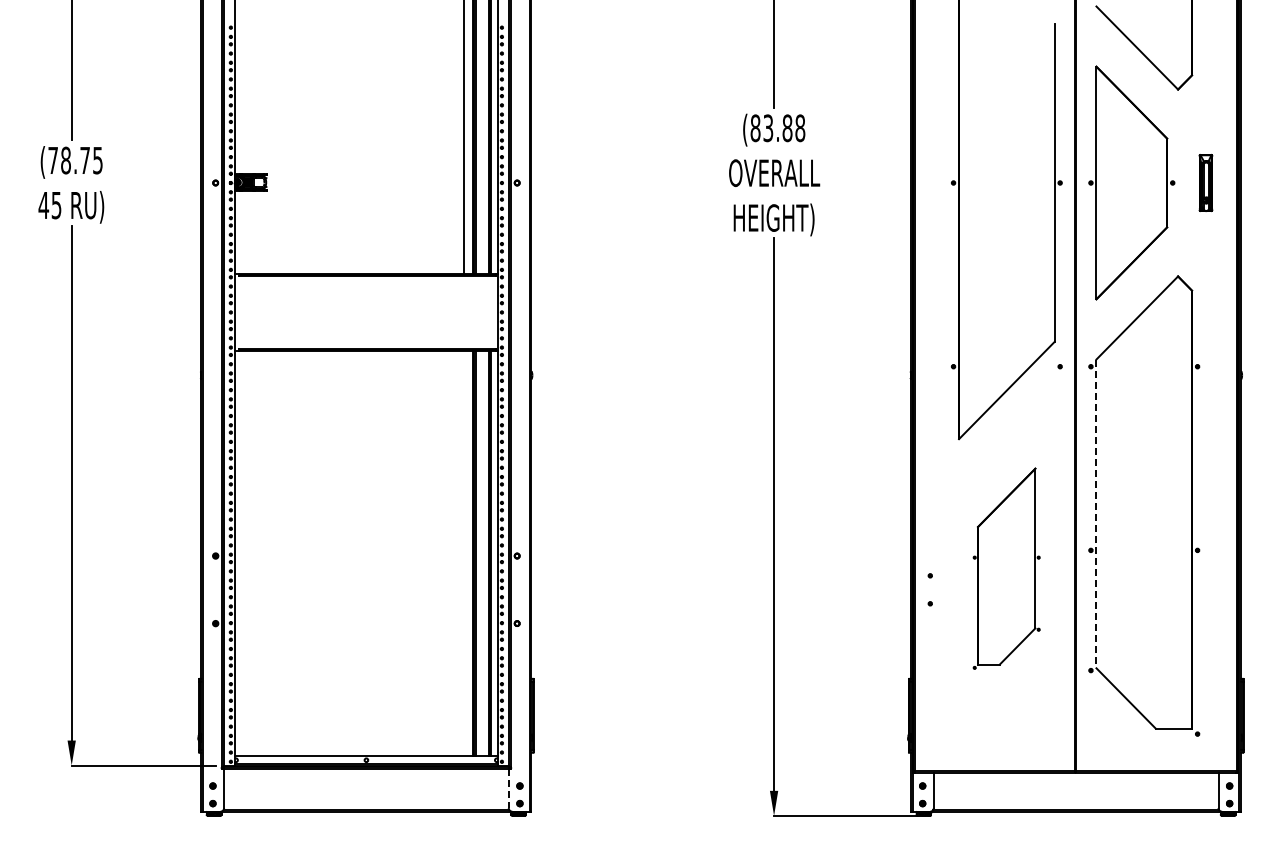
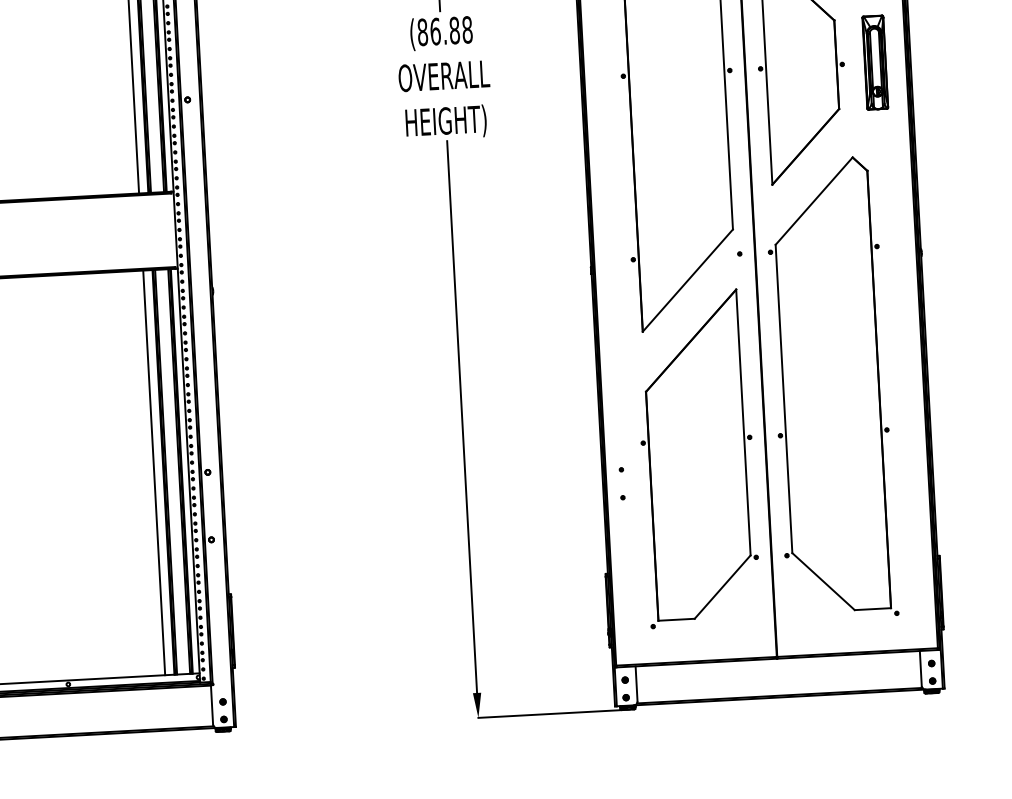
text: (768, 128) -> (435, 31), (83.88 -> (86.88
part: (1205, 182) -> (874, 62), size x1.67
line: (1096, 514) -> (784, 399), dashed -> solid
line: (463, 553) -> (154, 472), added
part: (1006, 568) -> (697, 458), size x1.67
line: (508, 788) -> (211, 704), dashed -> solid

